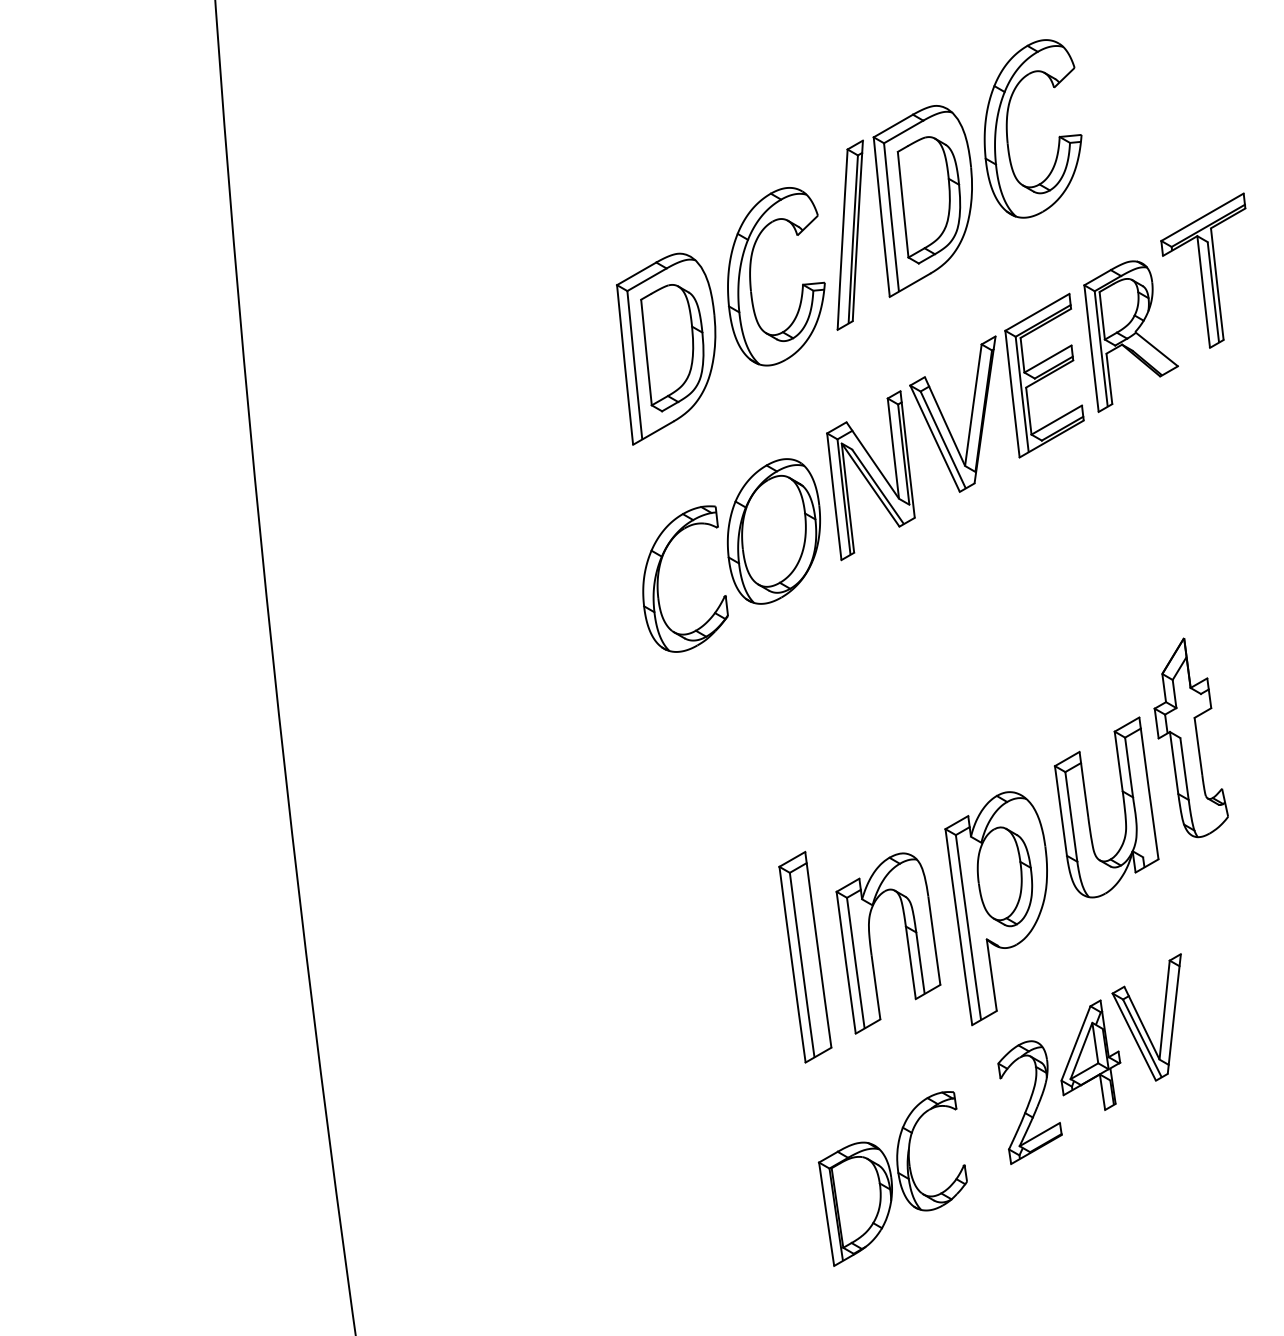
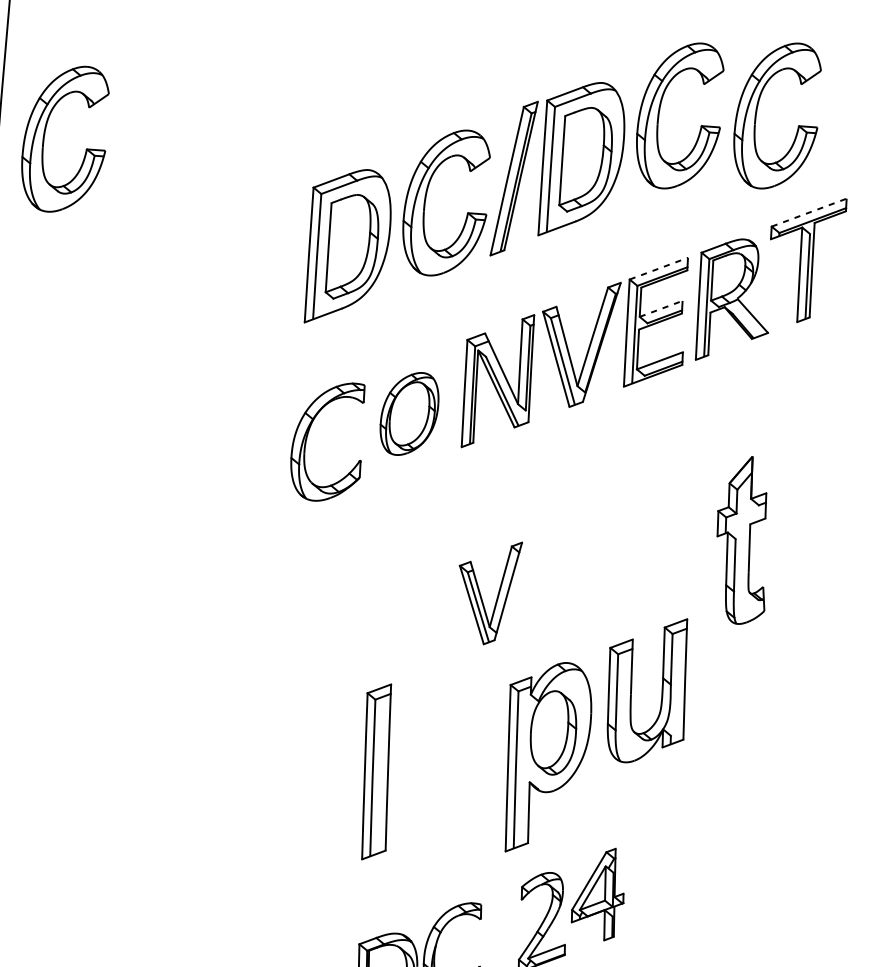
part: (1121, 109) -> (756, 111), added
line: (1202, 217) -> (809, 212), solid -> dashed
part: (292, 278) -> (45, 137), added
line: (1037, 312) -> (658, 268), solid -> dashed
line: (1048, 358) -> (661, 308), solid -> dashed
part: (773, 531) -> (409, 413), size x0.7
part: (1190, 737) -> (744, 539), moved
part: (871, 944) -> (433, 770), removed
part: (1146, 1017) -> (484, 590), moved

